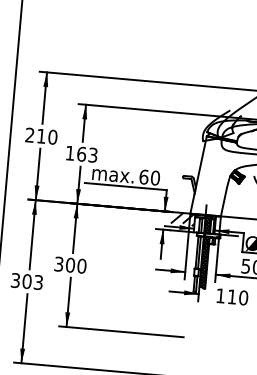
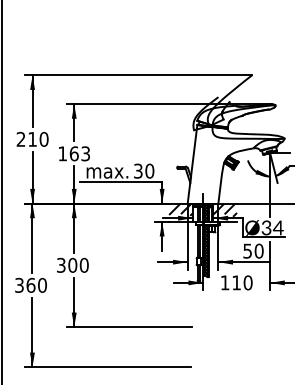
text: (144, 176) -> (138, 170), 60 -> 30
hatch: (227, 222) -> (225, 209), added
text: (32, 281) -> (36, 284), 303 -> 360

